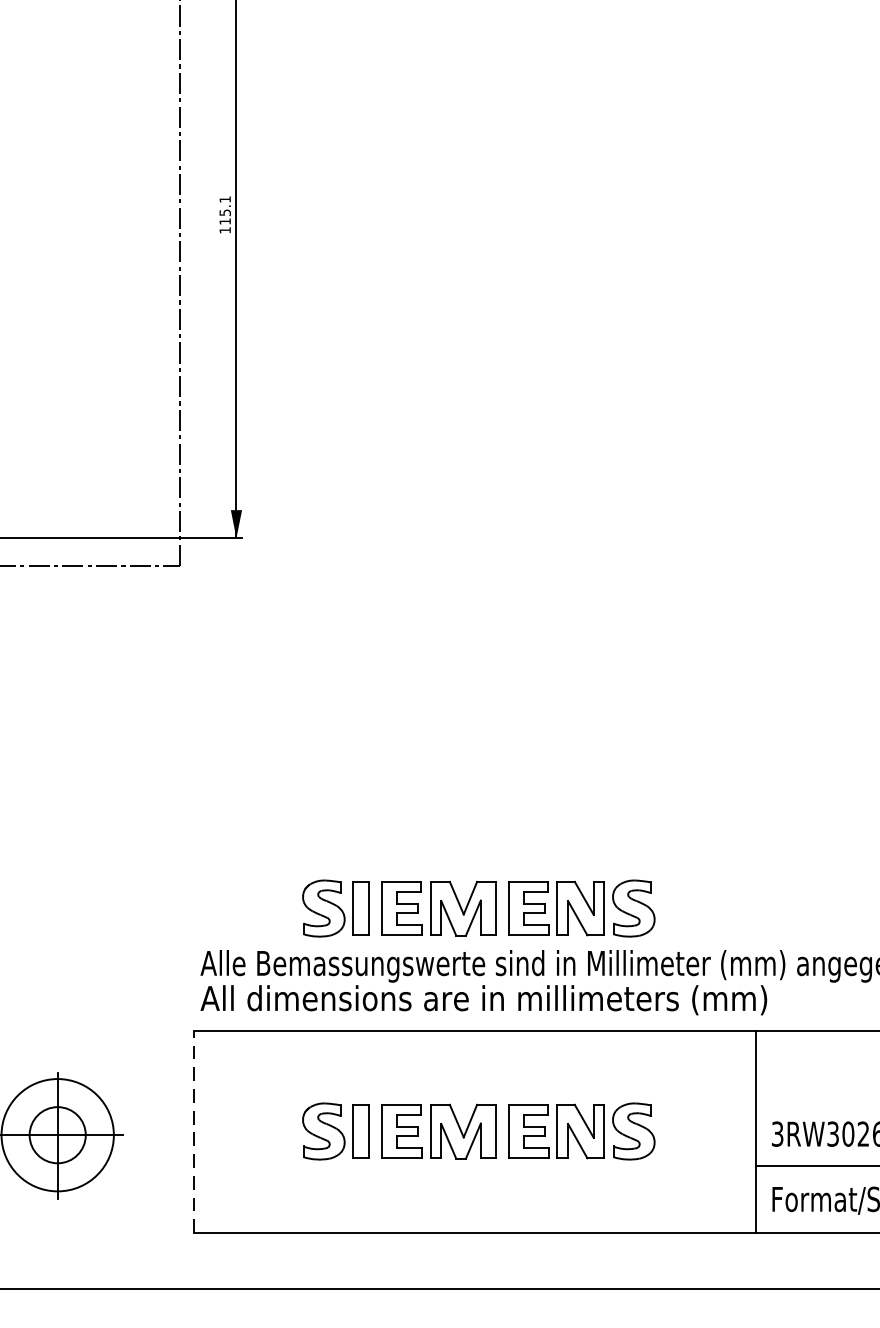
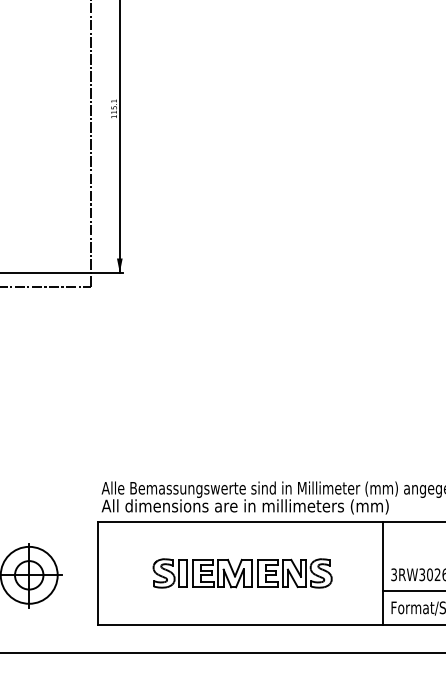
part: (478, 908) -> (242, 460), removed
line: (194, 1131) -> (98, 573), dashed -> solid

